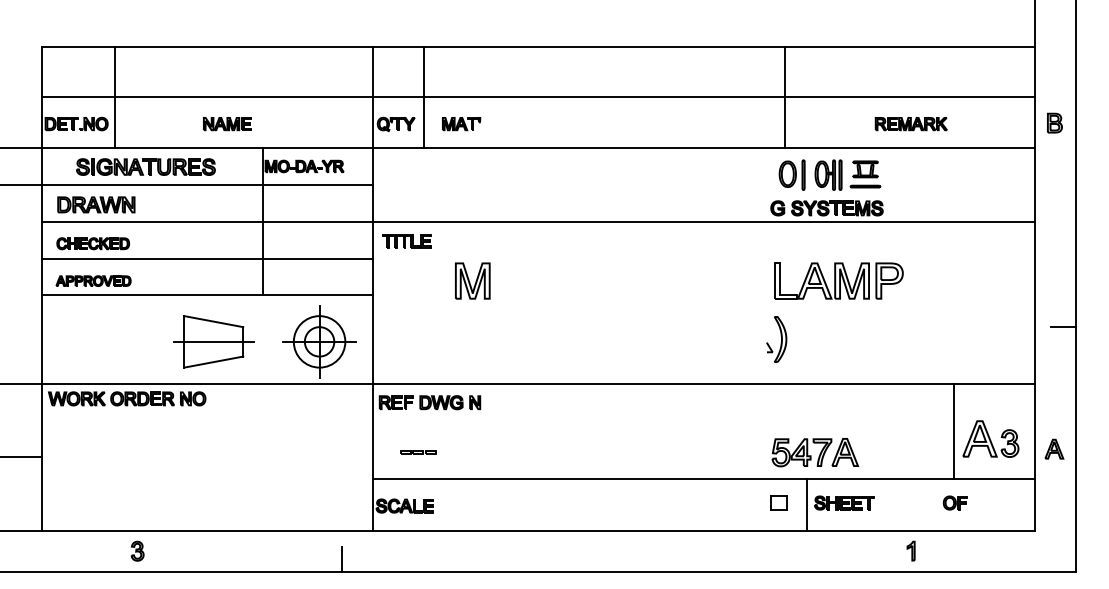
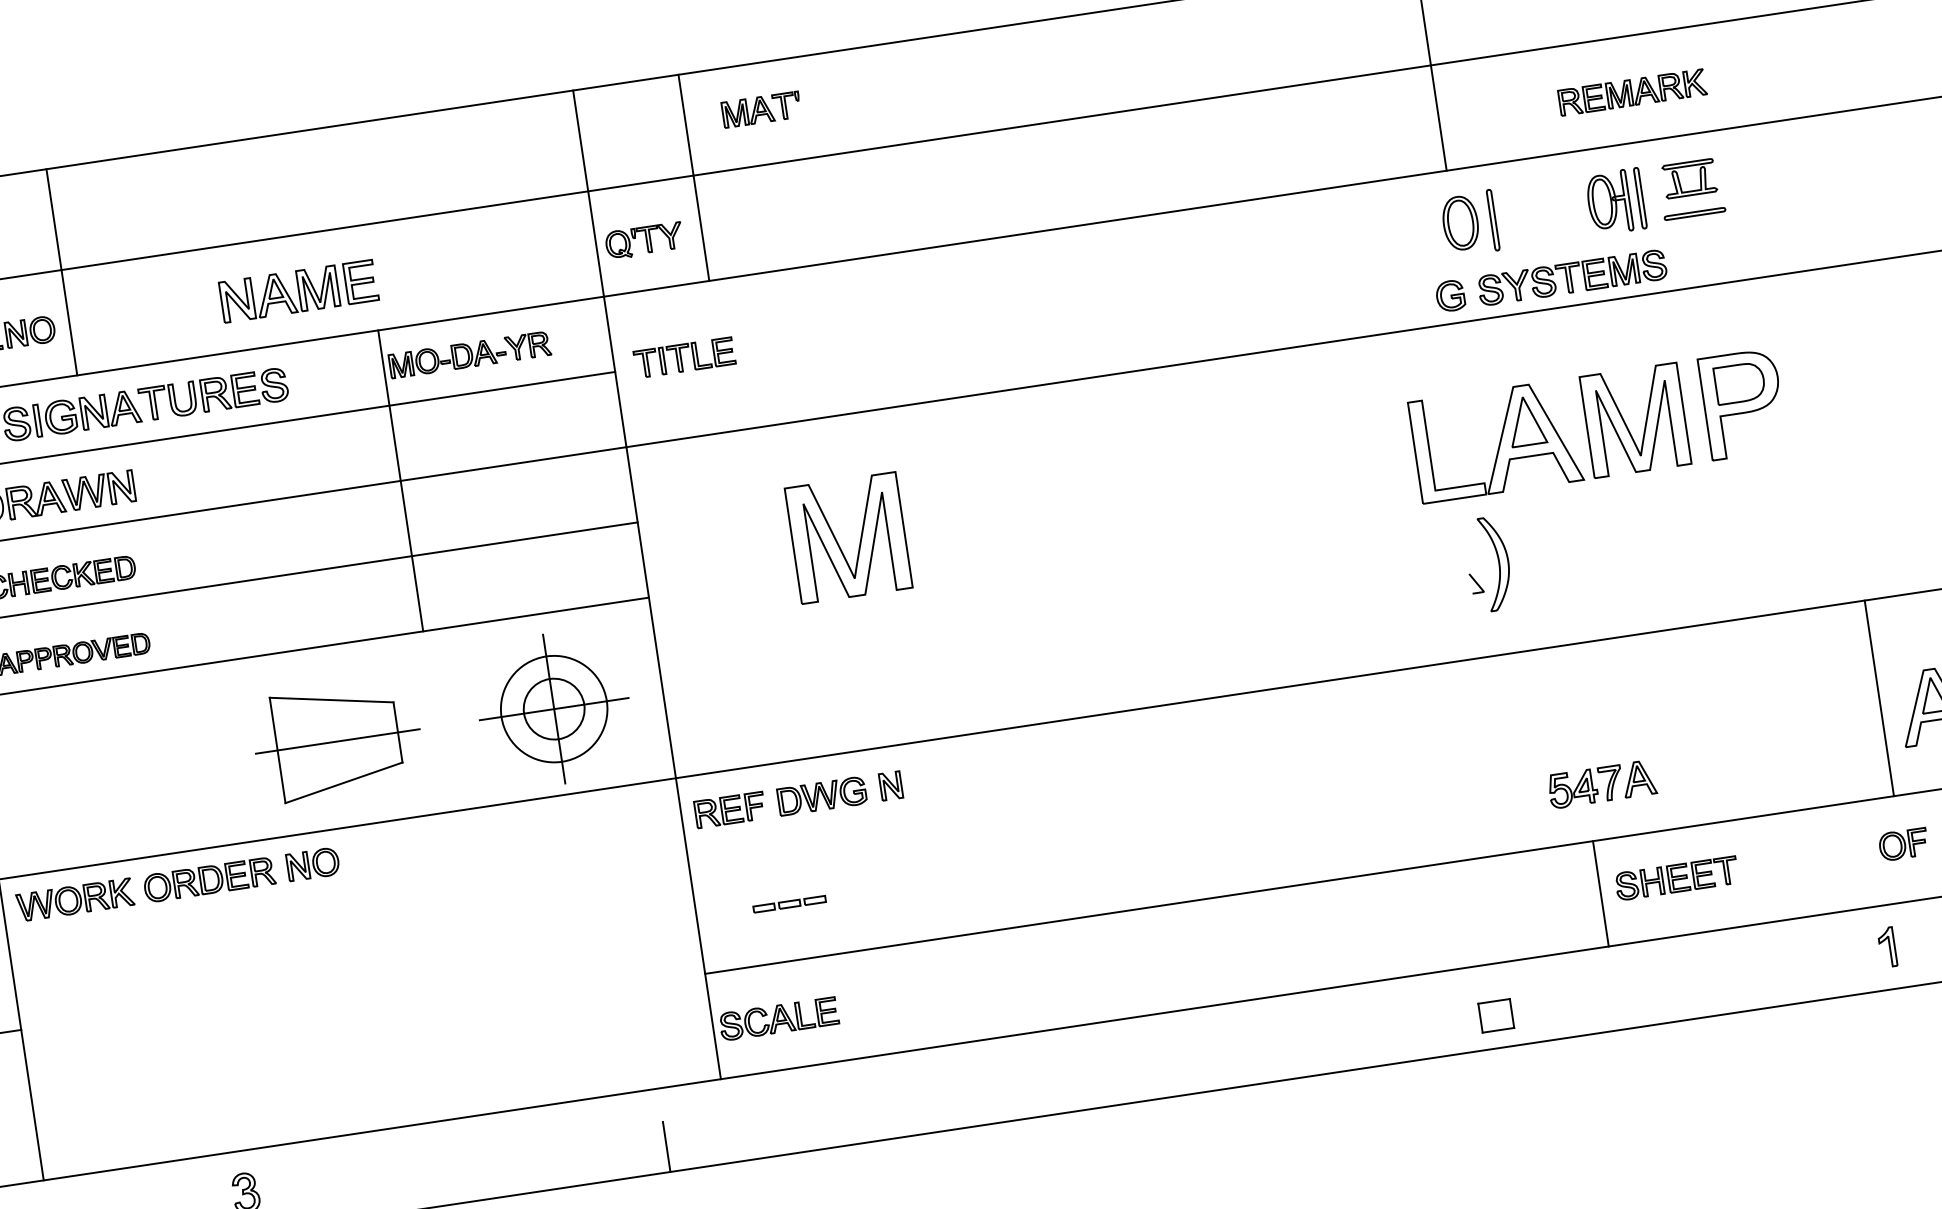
part: (227, 124) -> (299, 292), size x1.6
part: (461, 124) -> (761, 110), moved
part: (910, 124) -> (1630, 93), moved
part: (847, 174) -> (1654, 194), moved
part: (406, 241) -> (683, 358), moved
part: (472, 280) -> (848, 536), size x1.6
part: (838, 280) -> (1596, 424), size x1.4
part: (815, 452) -> (1602, 783), size x0.6
part: (778, 502) -> (1494, 1015), moved
part: (910, 550) -> (1885, 946), moved

